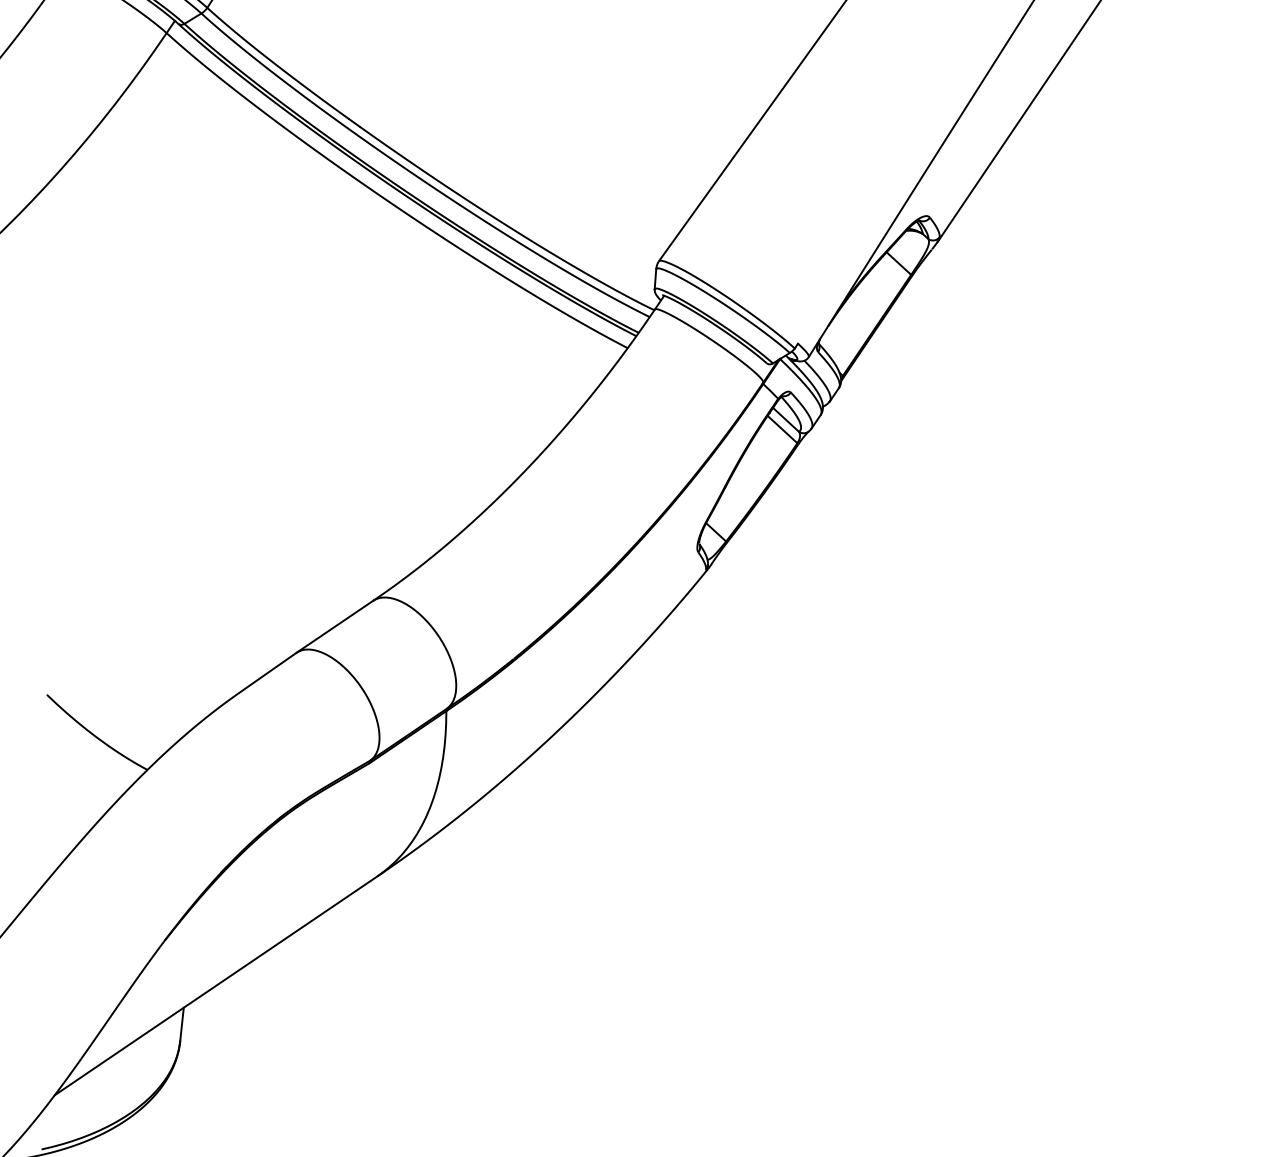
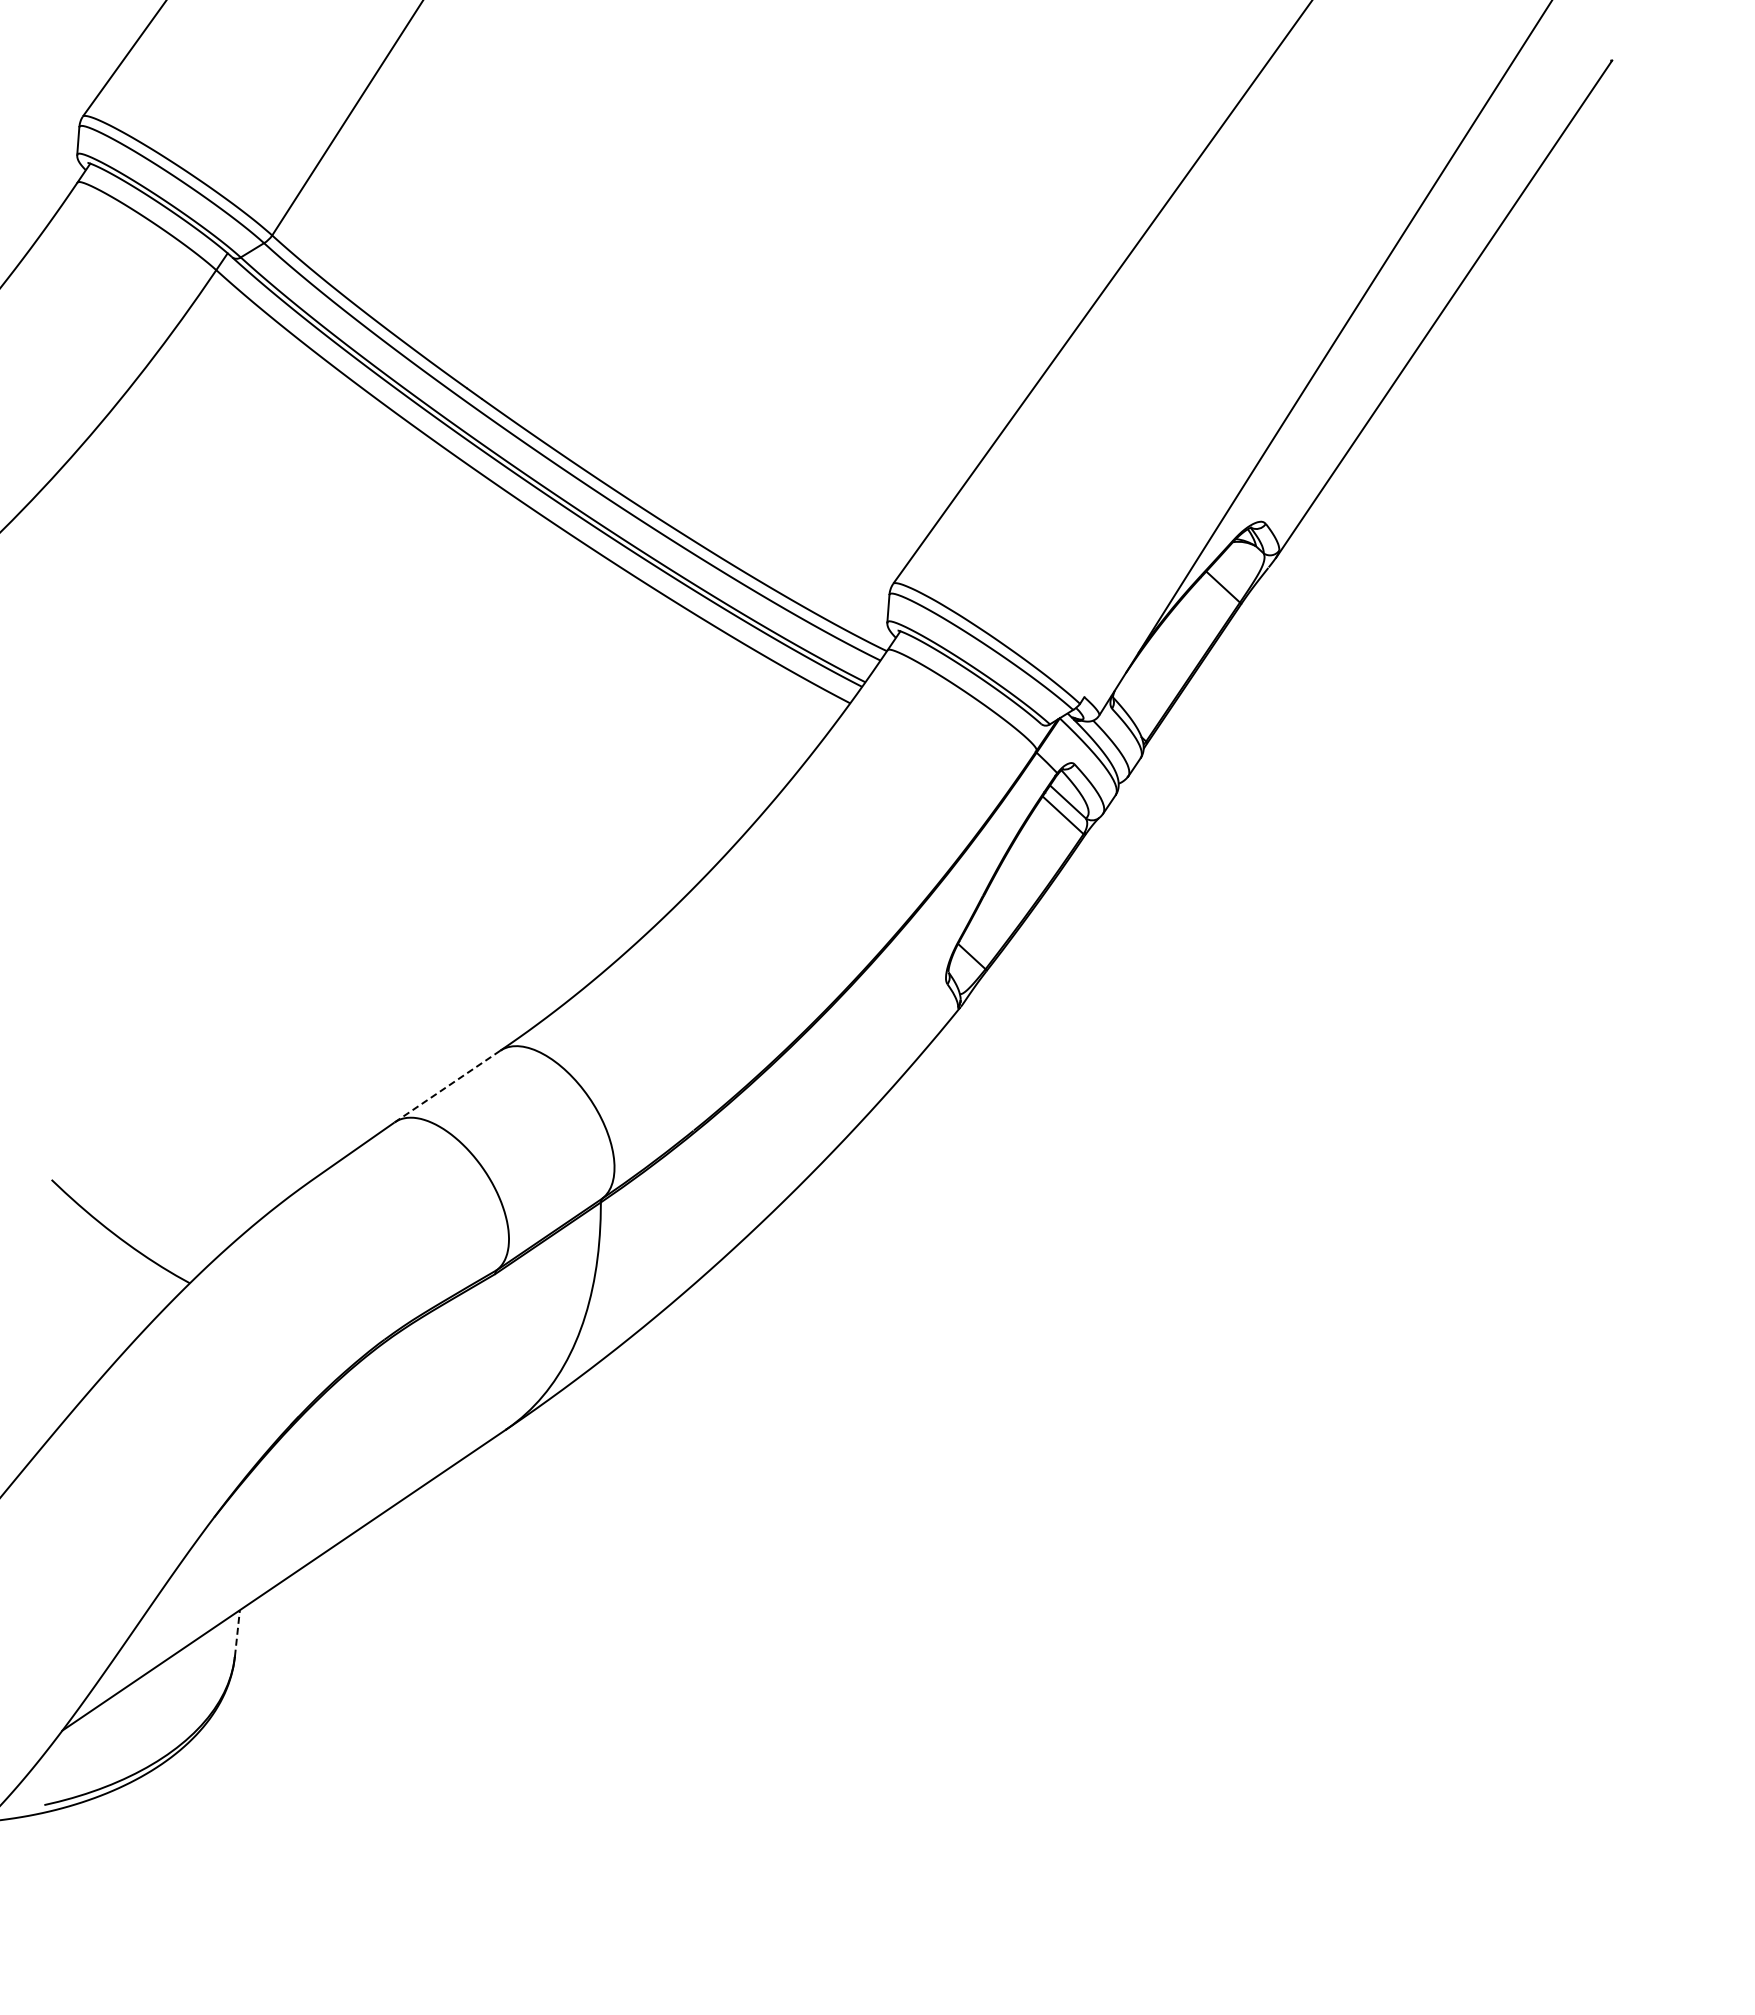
line: (334, 626) -> (447, 1086), solid -> dashed
line: (182, 1023) -> (237, 1632), solid -> dashed

